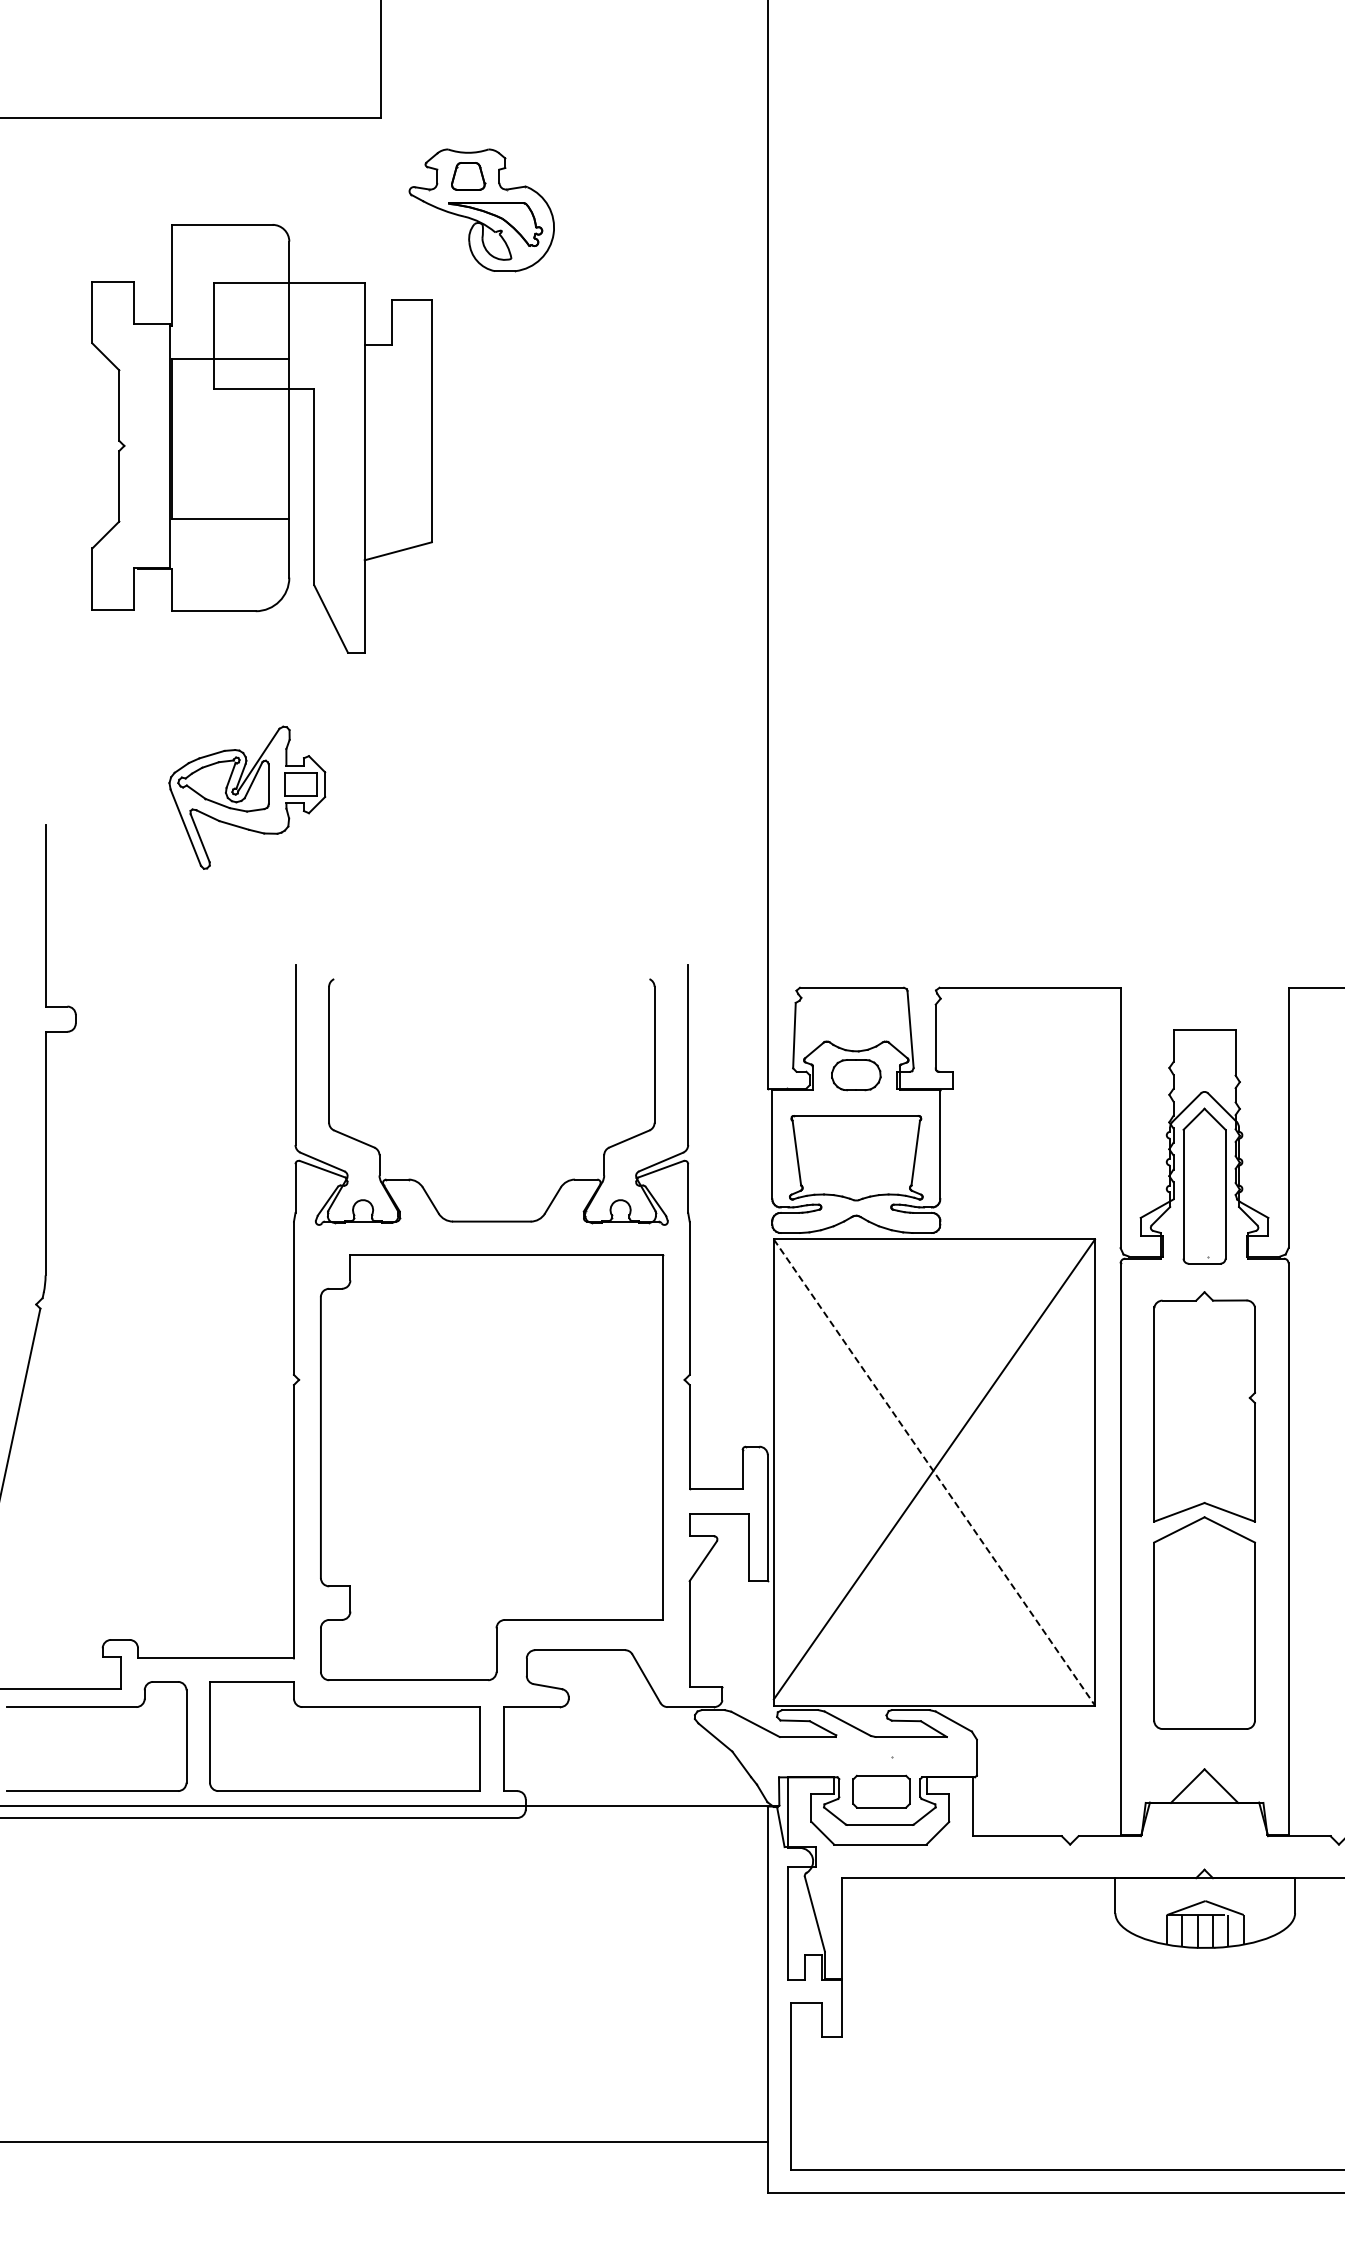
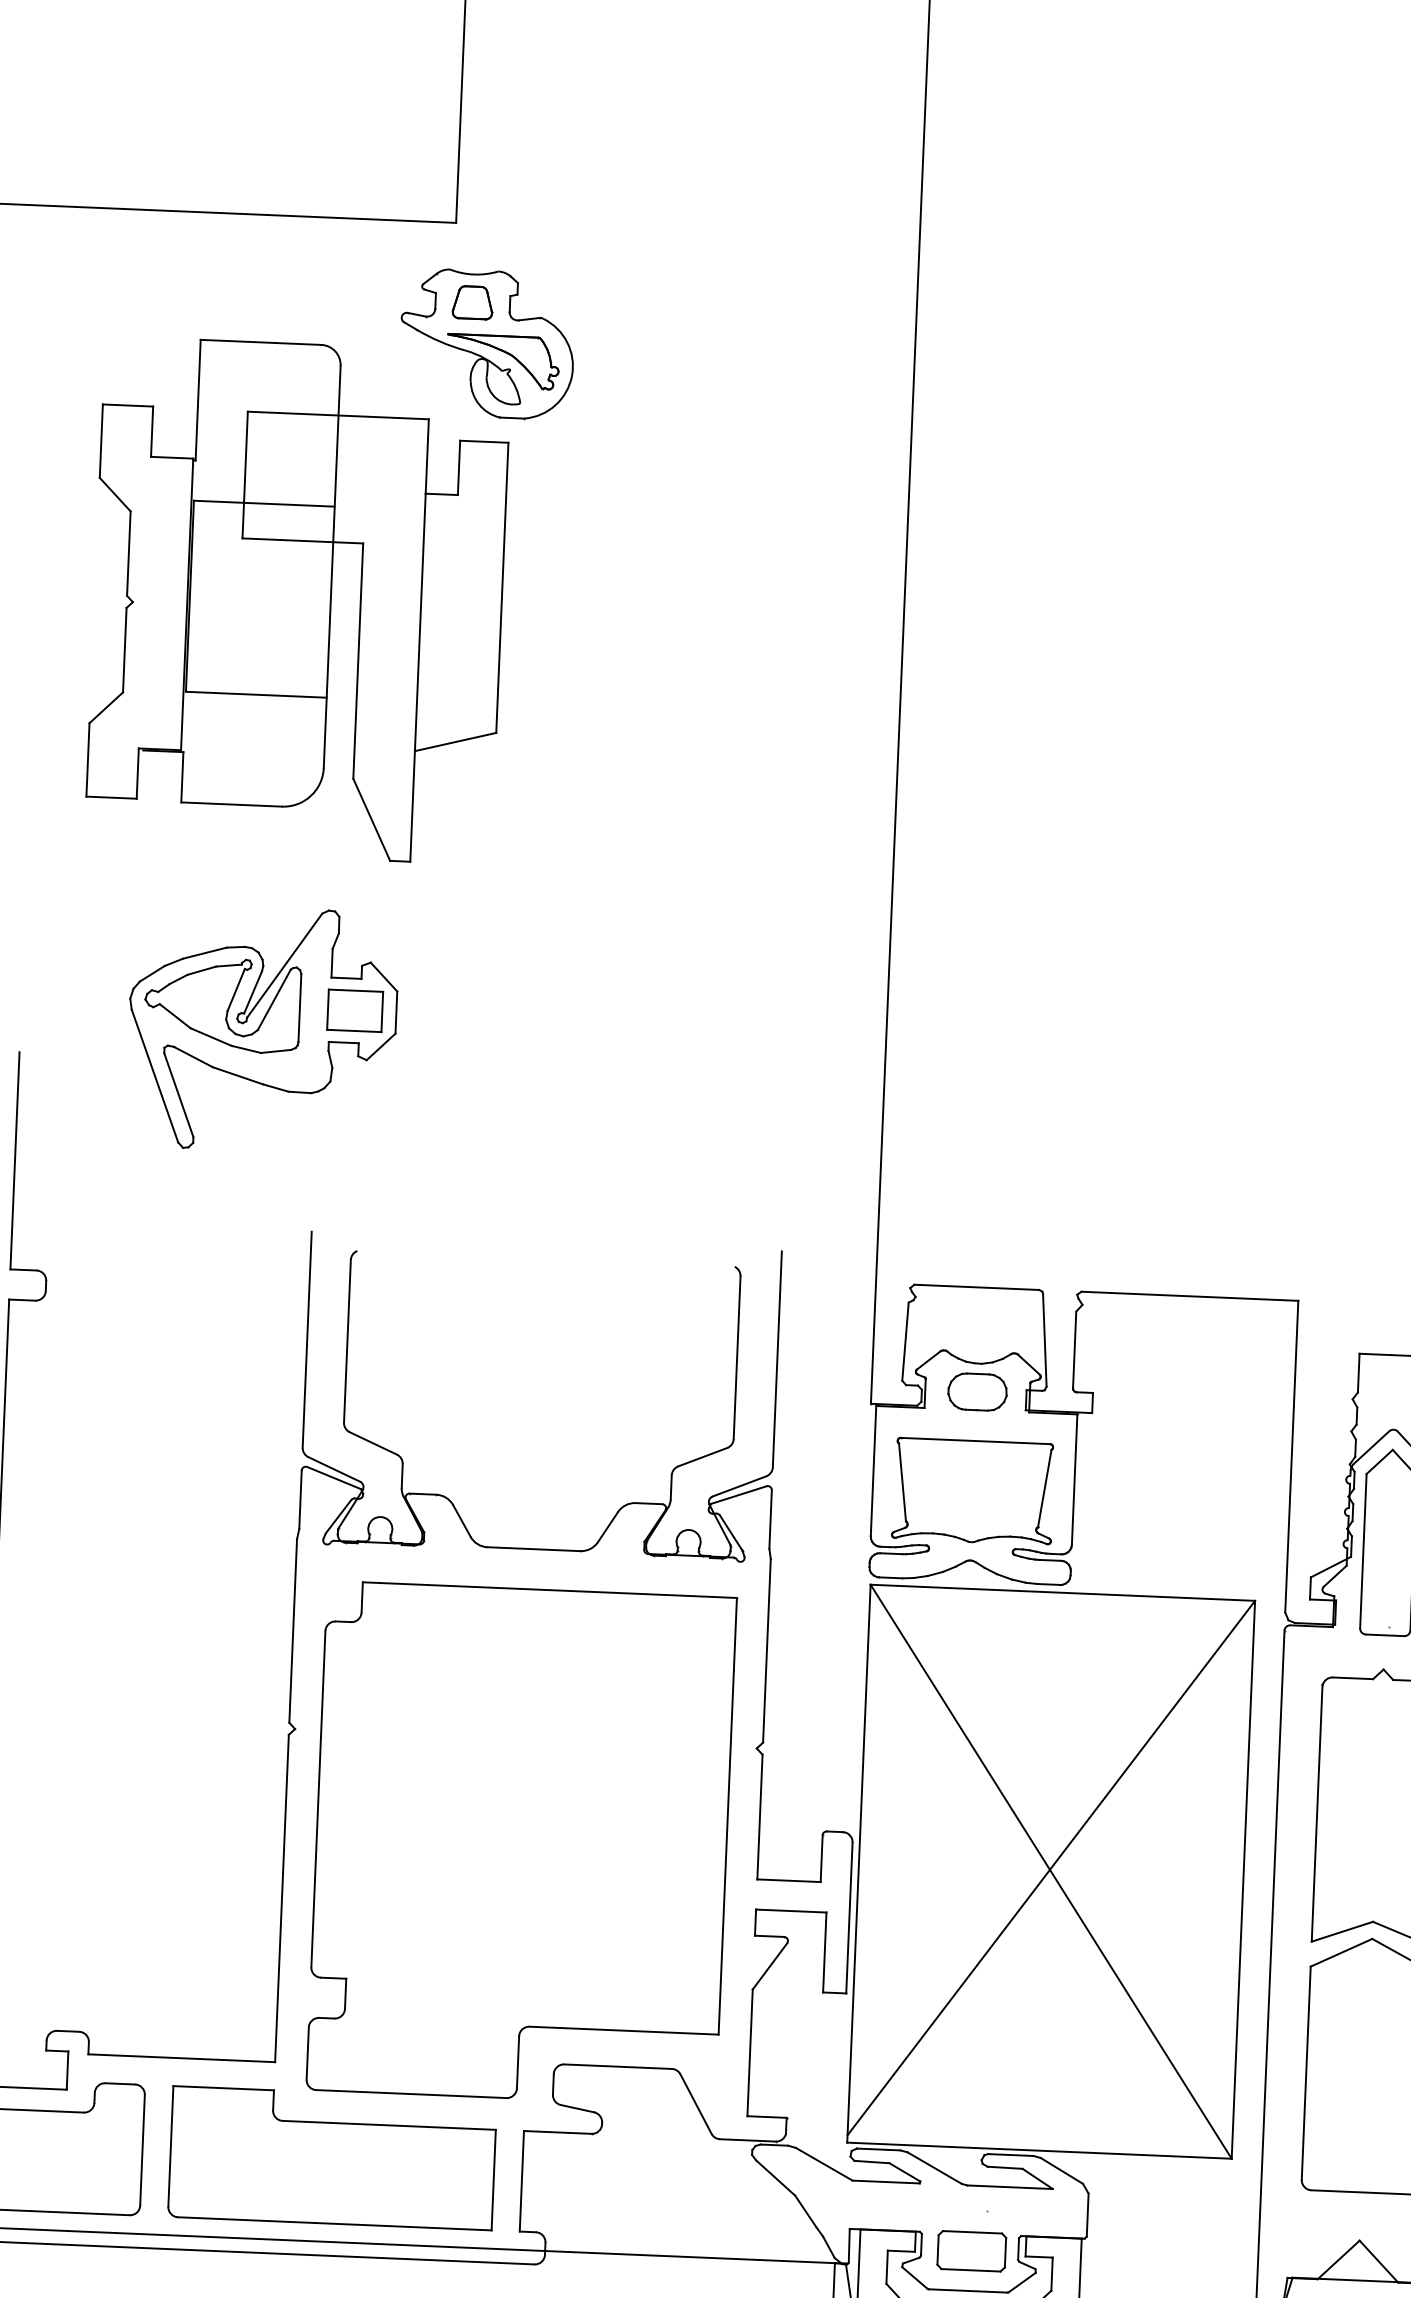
part: (481, 210) -> (486, 344), moved
part: (247, 797) -> (262, 1029), size x1.43
line: (934, 1472) -> (1051, 1871), dashed -> solid

